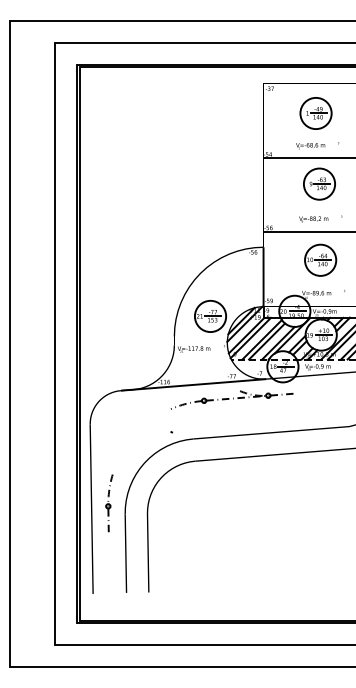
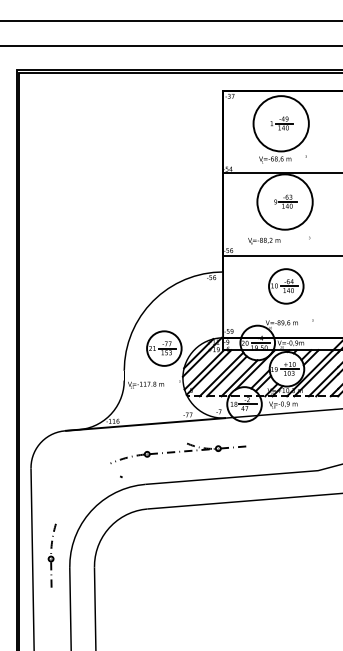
circle: (315, 113) -> (280, 123), size x1.6
circle: (319, 183) -> (285, 201), size x1.6
text: (313, 219) -> (263, 241), moved
part: (231, 399) -> (177, 452), moved

